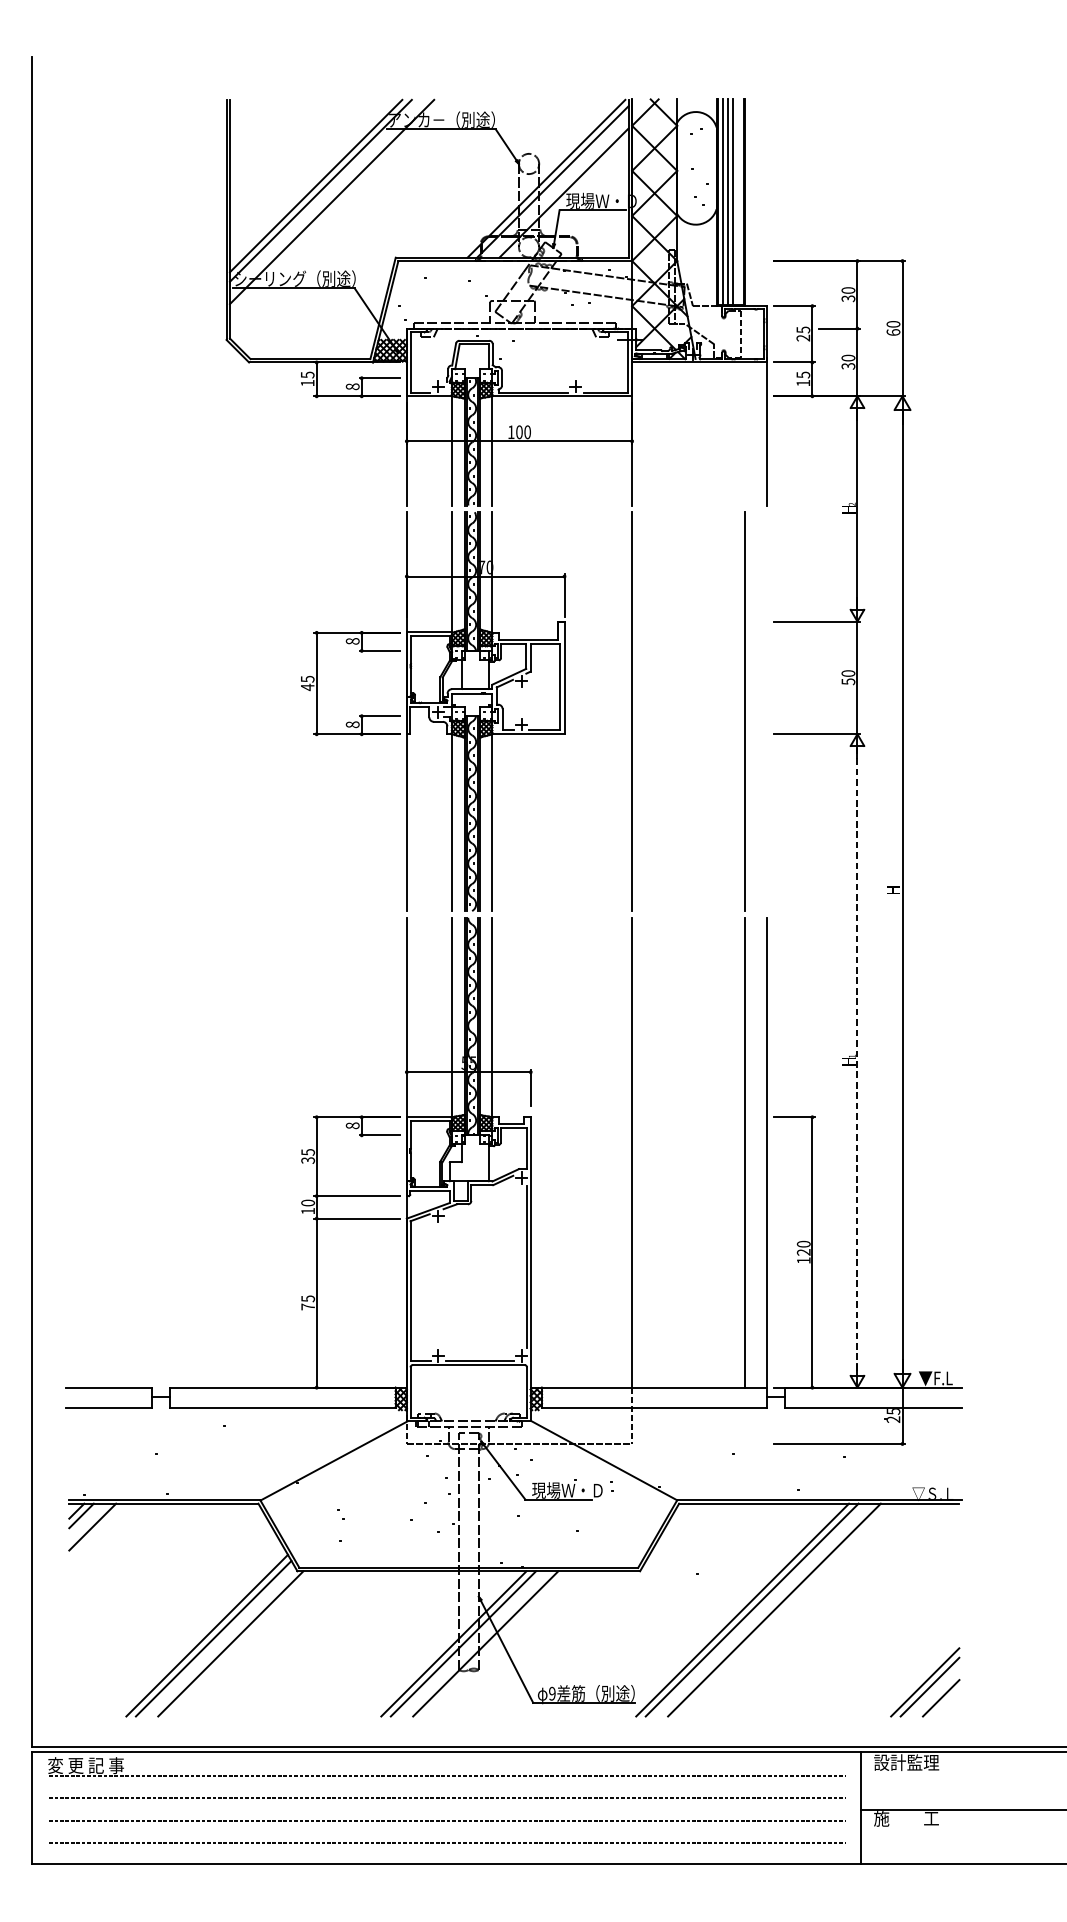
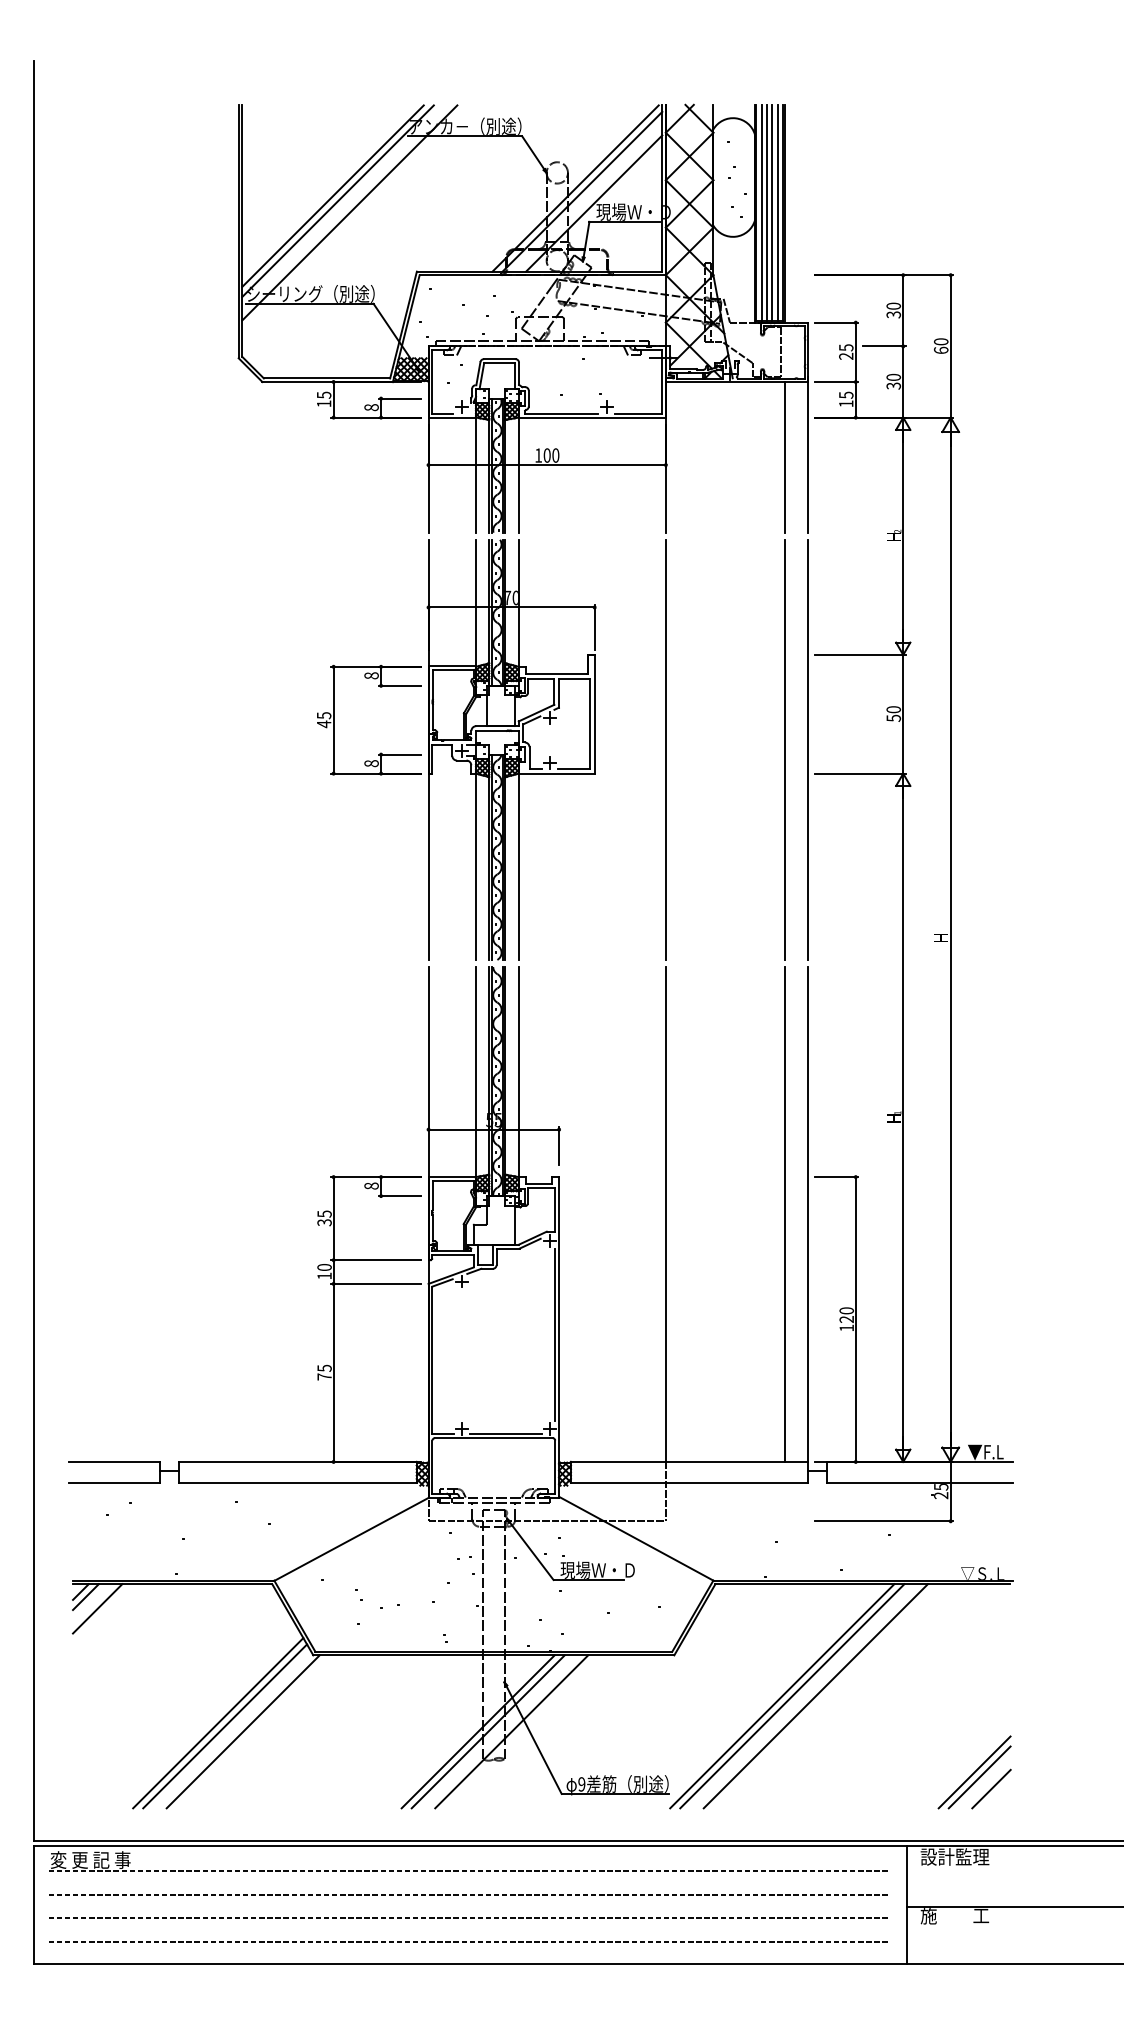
line: (738, 201) -> (777, 212), added
line: (744, 434) -> (784, 457), added
line: (767, 711) -> (808, 749), added
line: (857, 1060) -> (903, 1117), dashed -> solid

